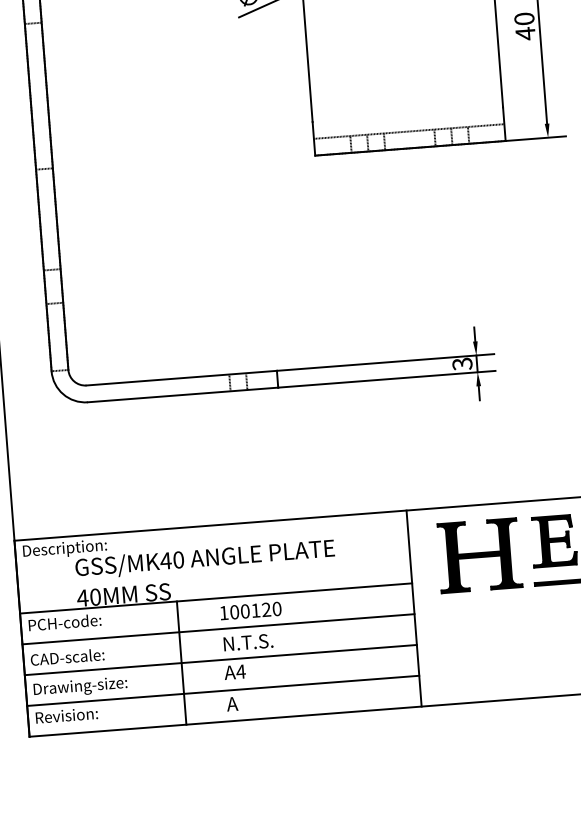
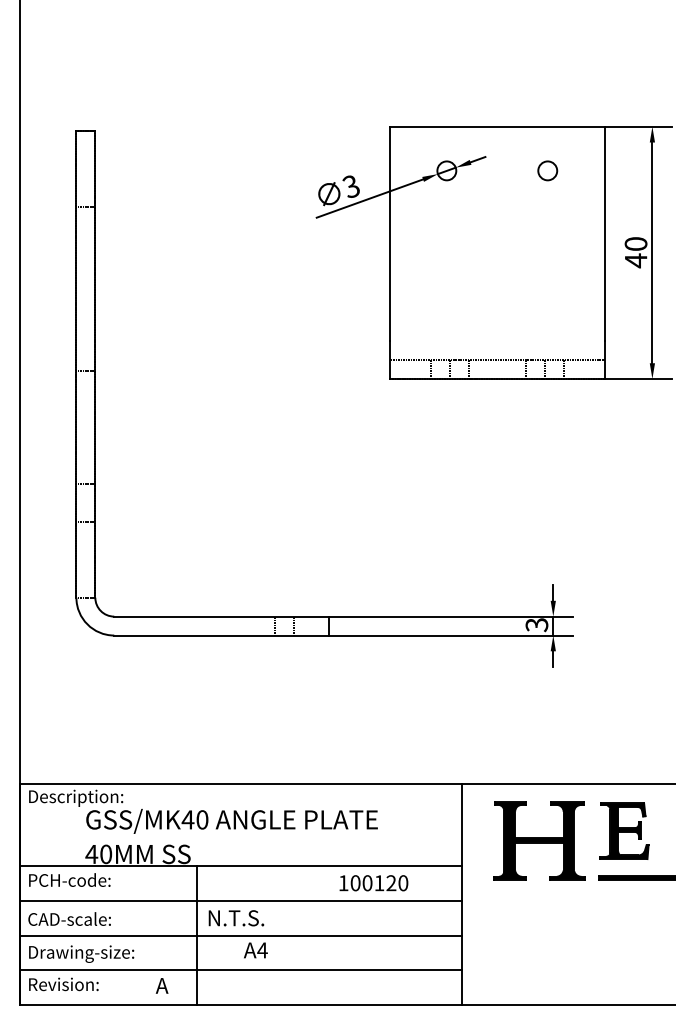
text: (250, 611) -> (373, 883), moved
text: (248, 642) -> (236, 918), moved
text: (231, 703) -> (161, 985), moved

